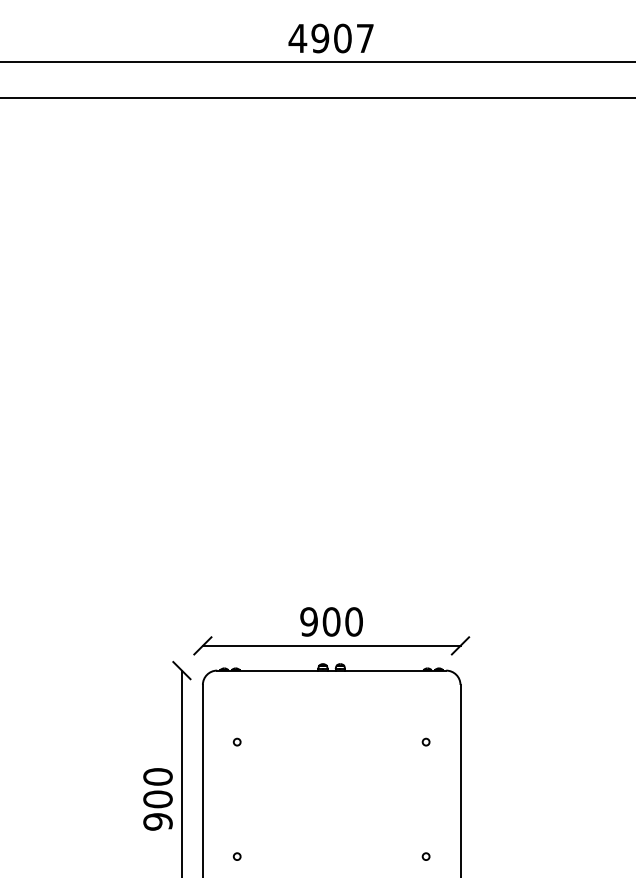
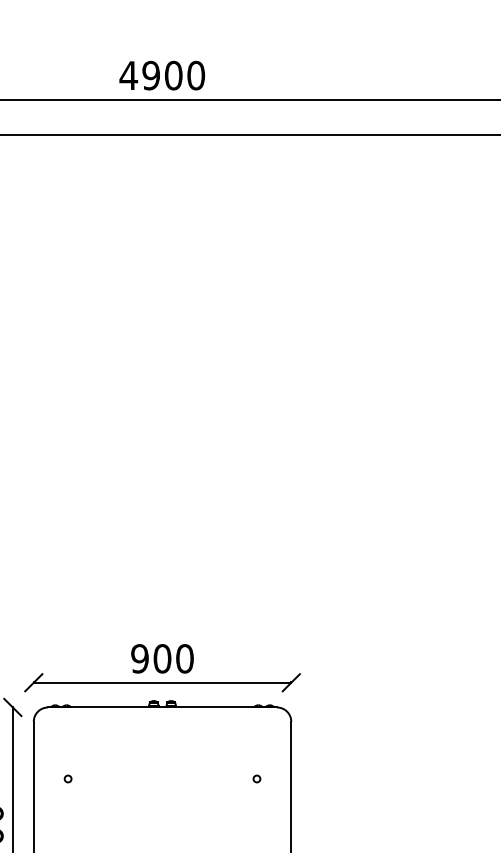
text: (365, 38) -> (196, 75), 4907 -> 4900

